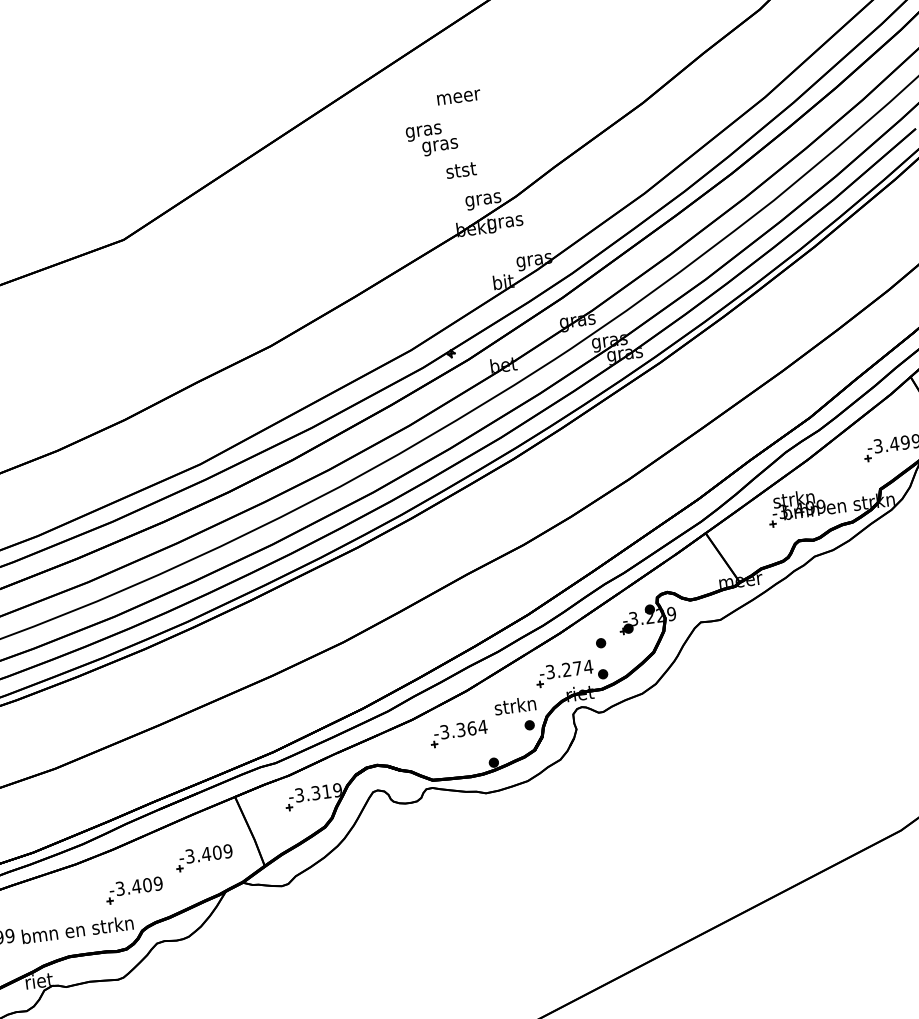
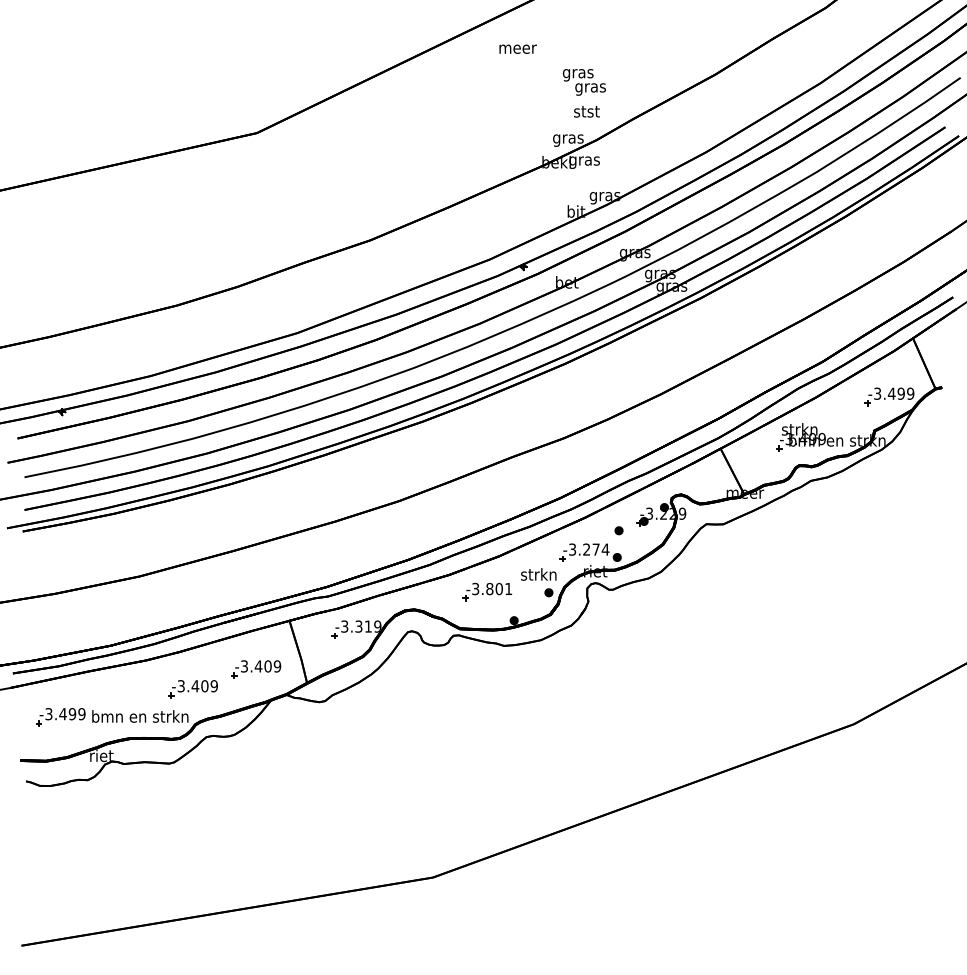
text: (458, 96) -> (517, 48), moved
text: (431, 140) -> (583, 82), moved
text: (460, 170) -> (586, 111), moved
text: (472, 727) -> (499, 588), -3.364 -> -3.801

